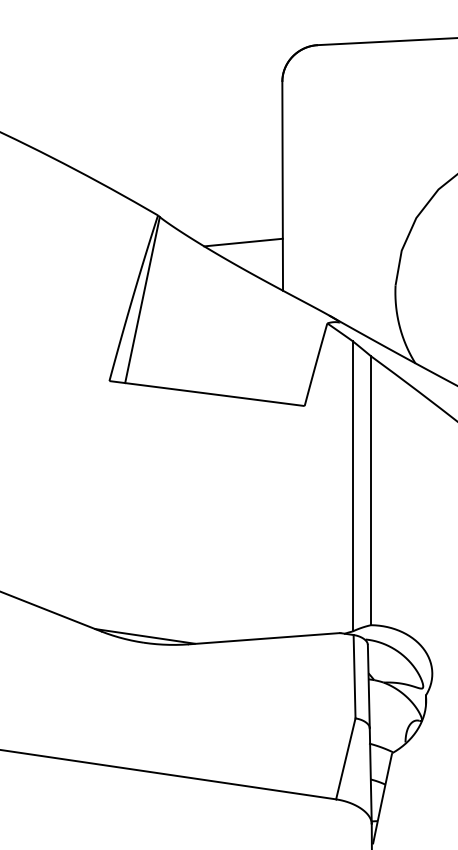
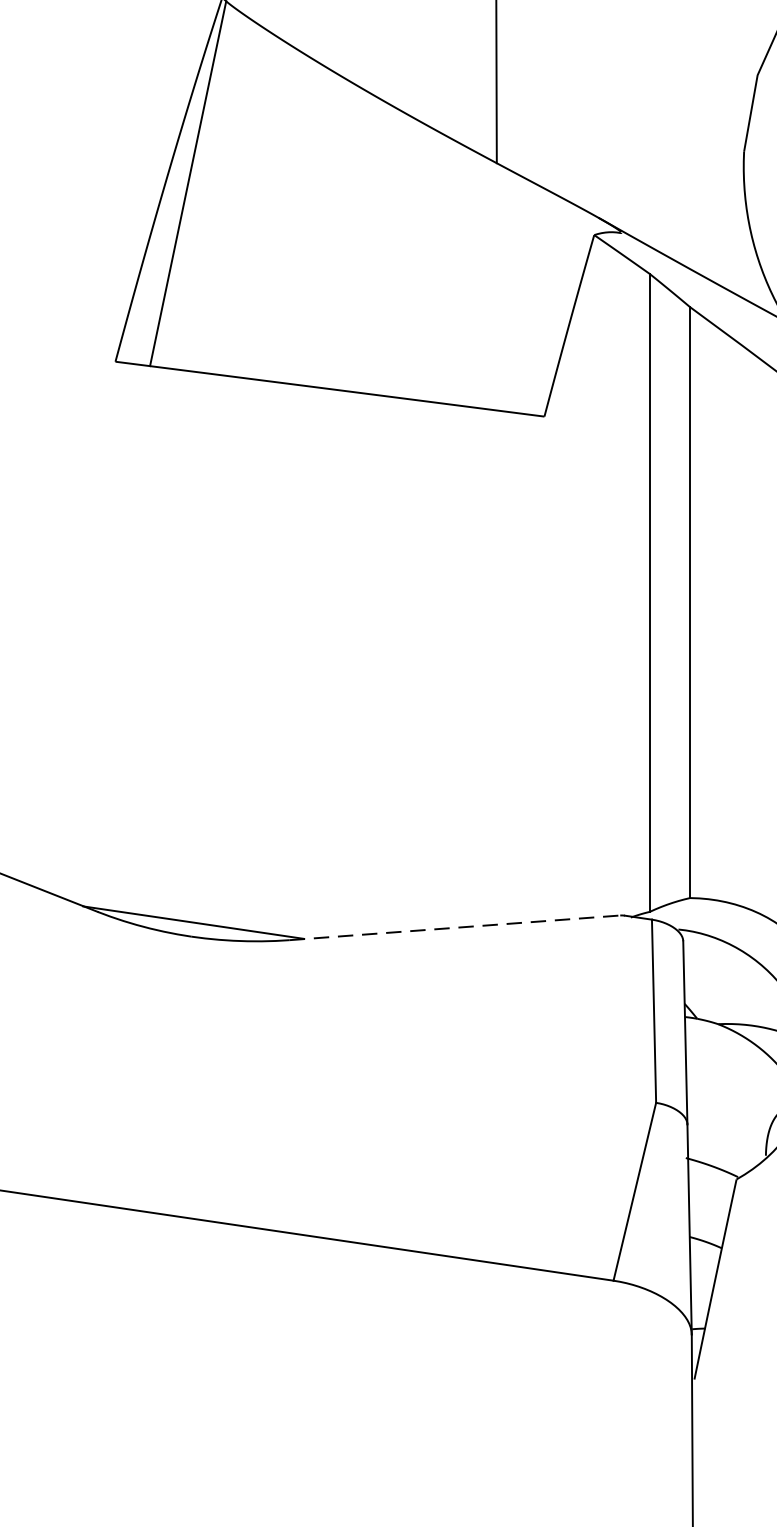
line: (243, 242) -> (410, 57), removed
line: (264, 638) -> (456, 927), solid -> dashed

